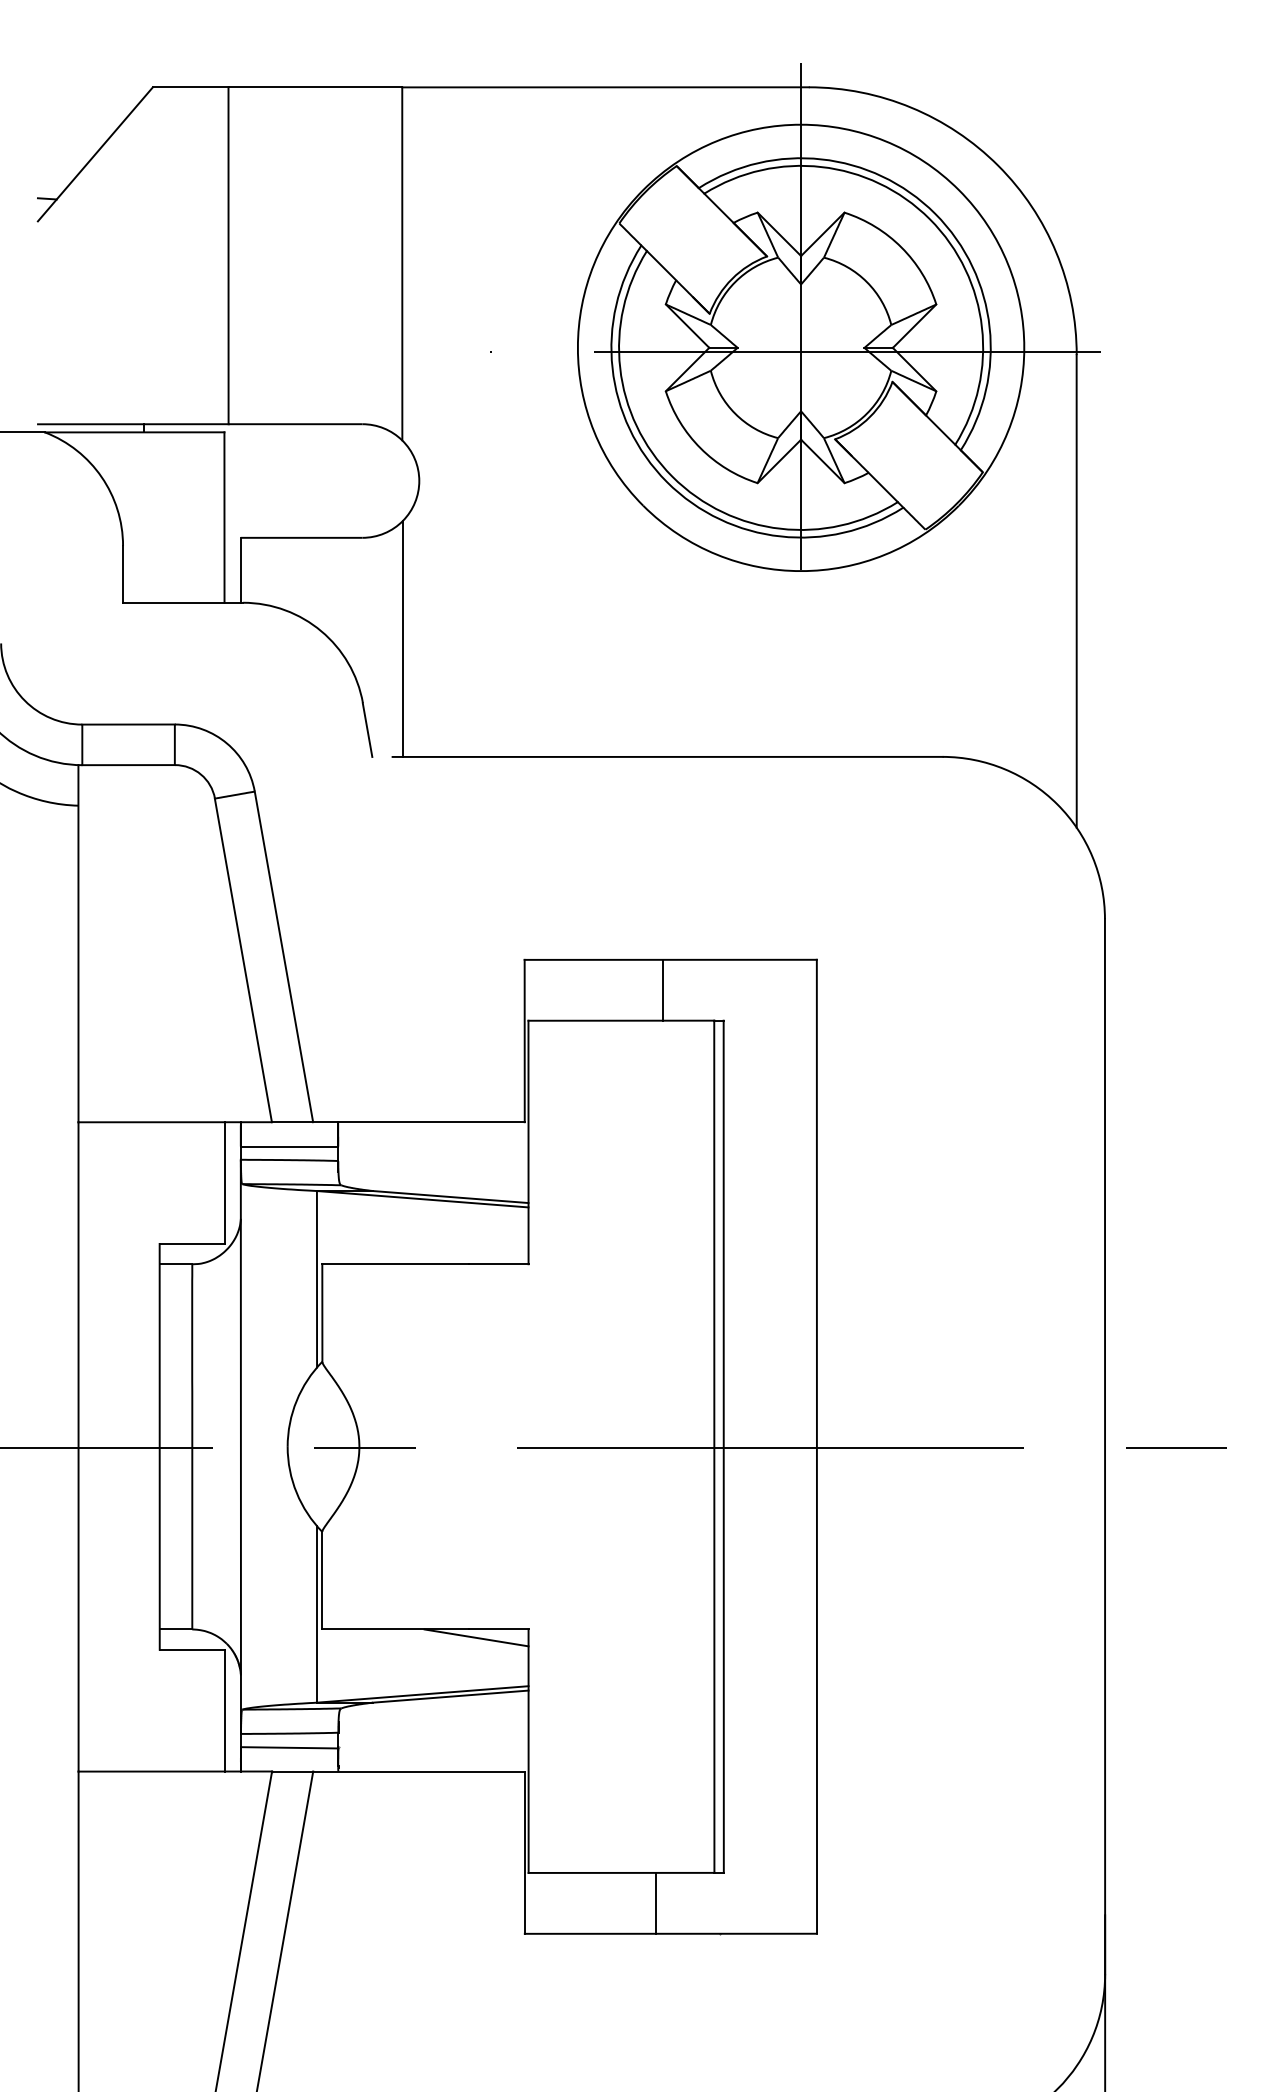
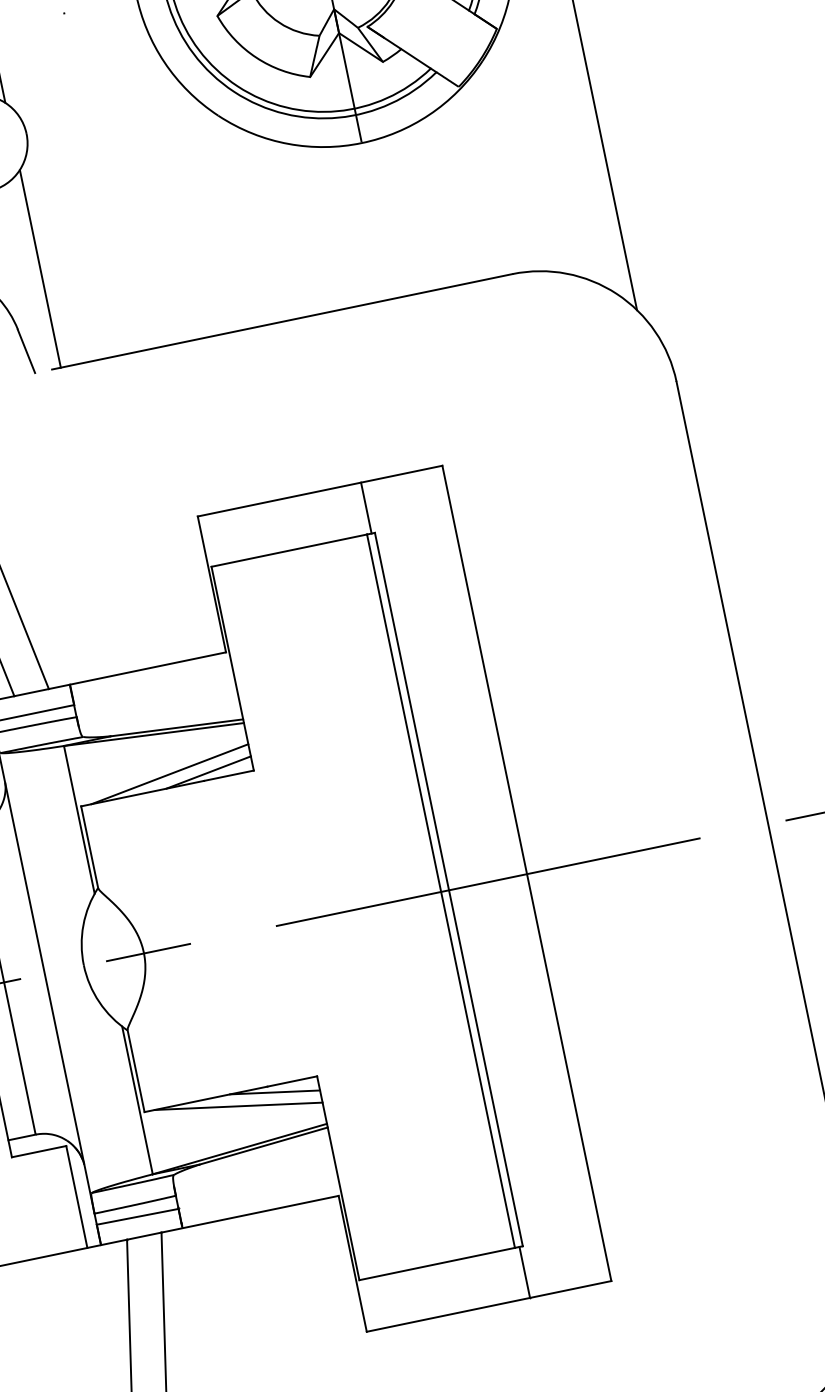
line: (662, 989) -> (366, 507), moved
line: (431, 1248) -> (169, 774), added
line: (476, 1255) -> (208, 772), added
line: (431, 1644) -> (238, 1105), added
line: (655, 1902) -> (524, 1271), moved

